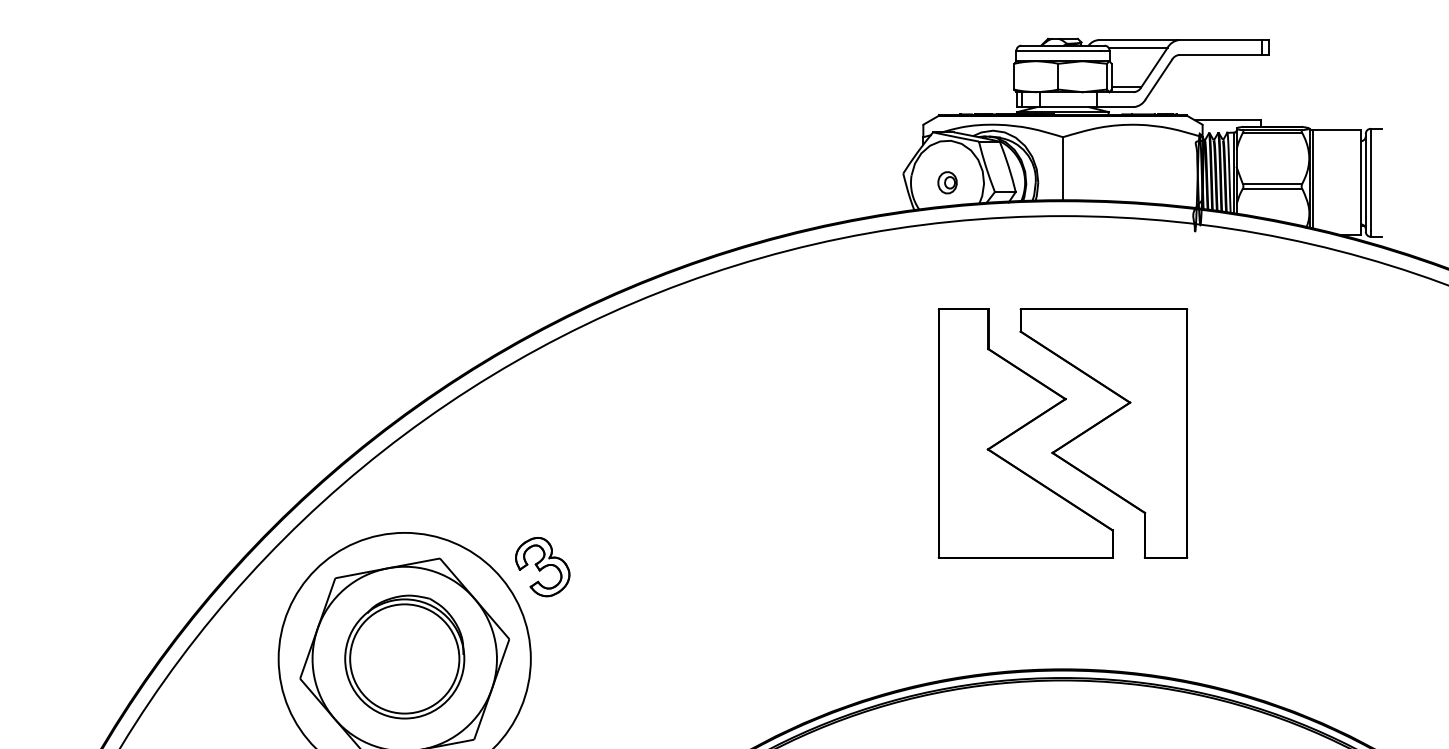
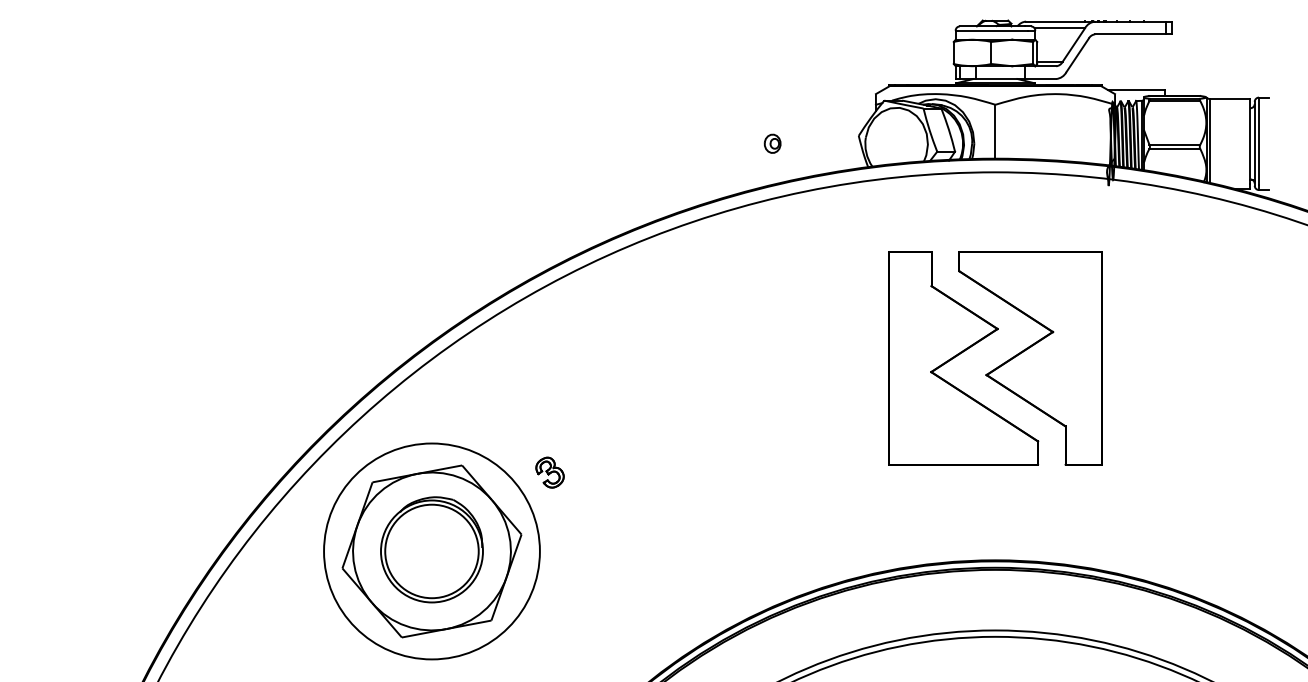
part: (947, 182) -> (772, 143), moved
part: (542, 566) -> (549, 472), size x0.6

